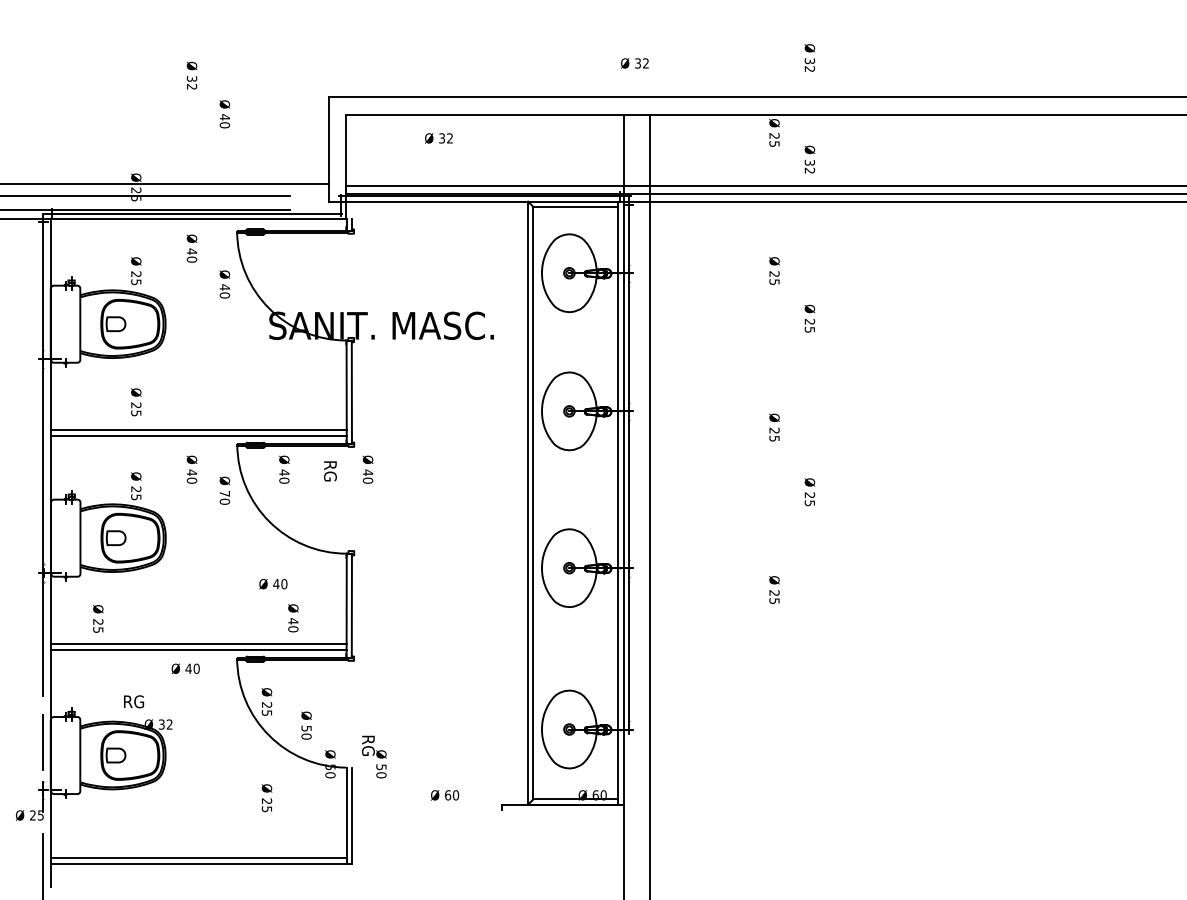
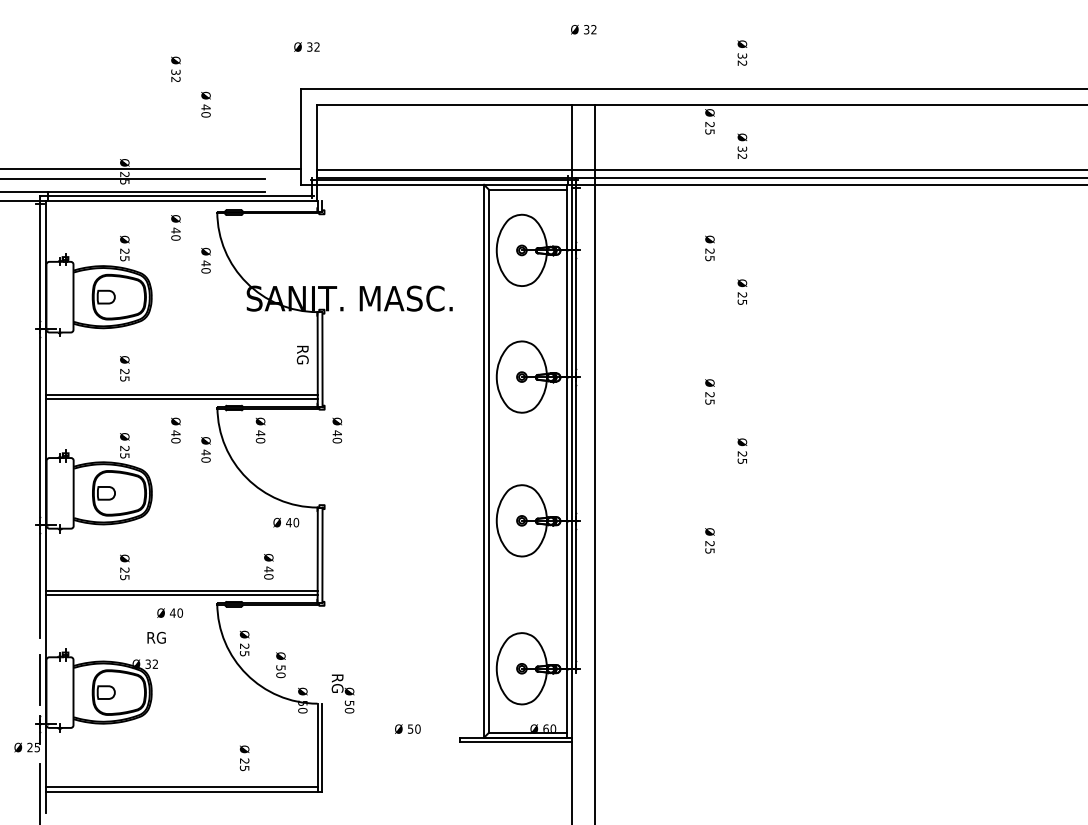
text: (634, 63) -> (583, 29), moved
text: (438, 138) -> (306, 47), moved
text: (330, 471) -> (302, 355), moved
text: (224, 493) -> (205, 452), 70 -> 40
text: (273, 584) -> (286, 522), moved
text: (98, 618) -> (125, 566), moved
text: (133, 701) -> (156, 637), moved
text: (448, 795) -> (411, 729), 60 -> 50
text: (266, 798) -> (244, 758), moved
line: (562, 809) -> (515, 742), added

